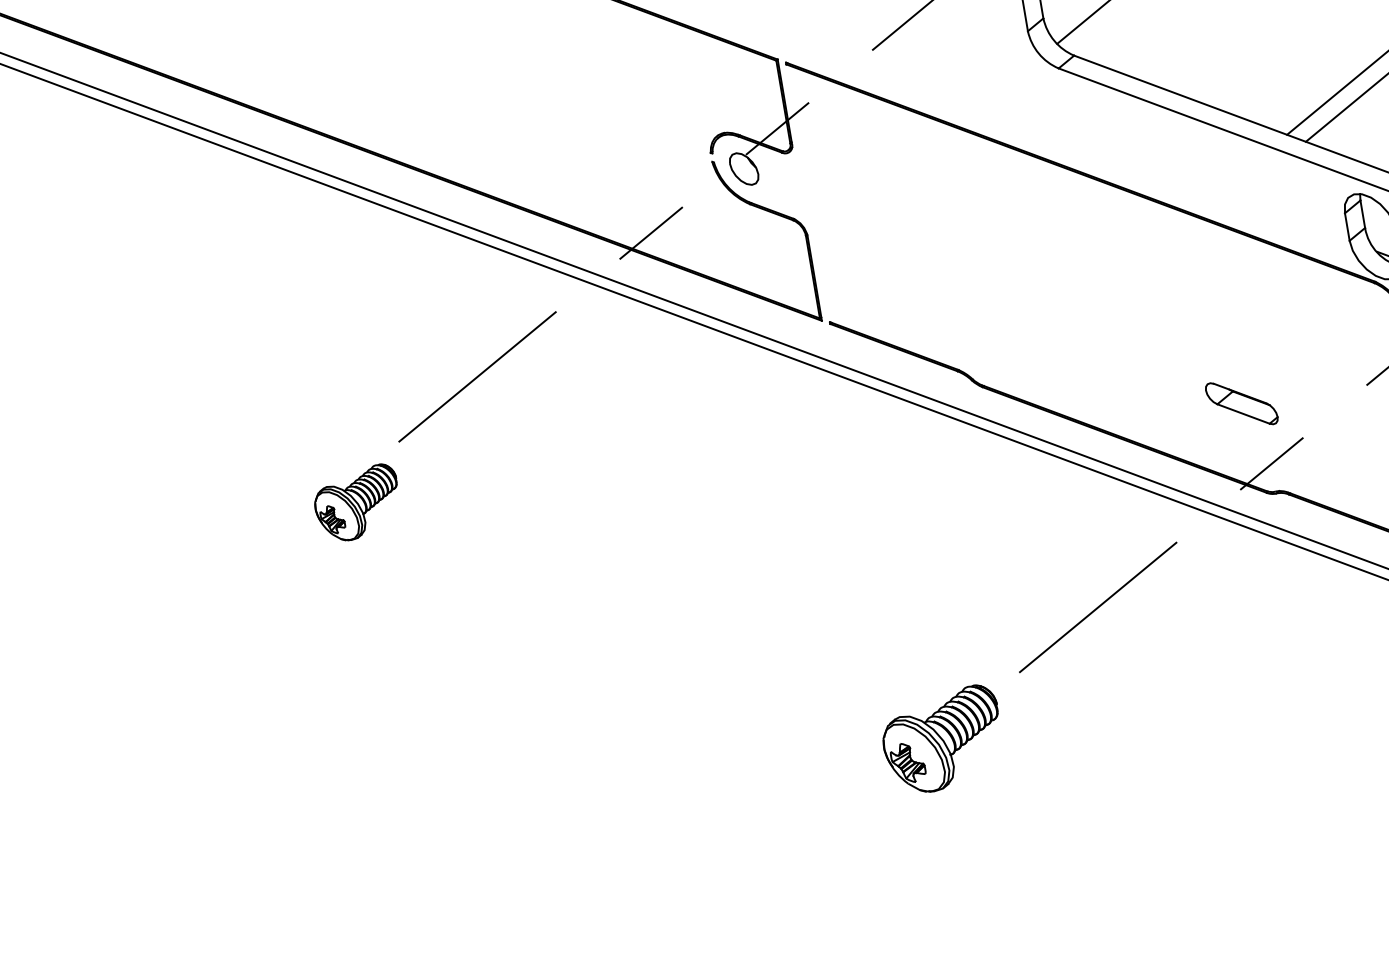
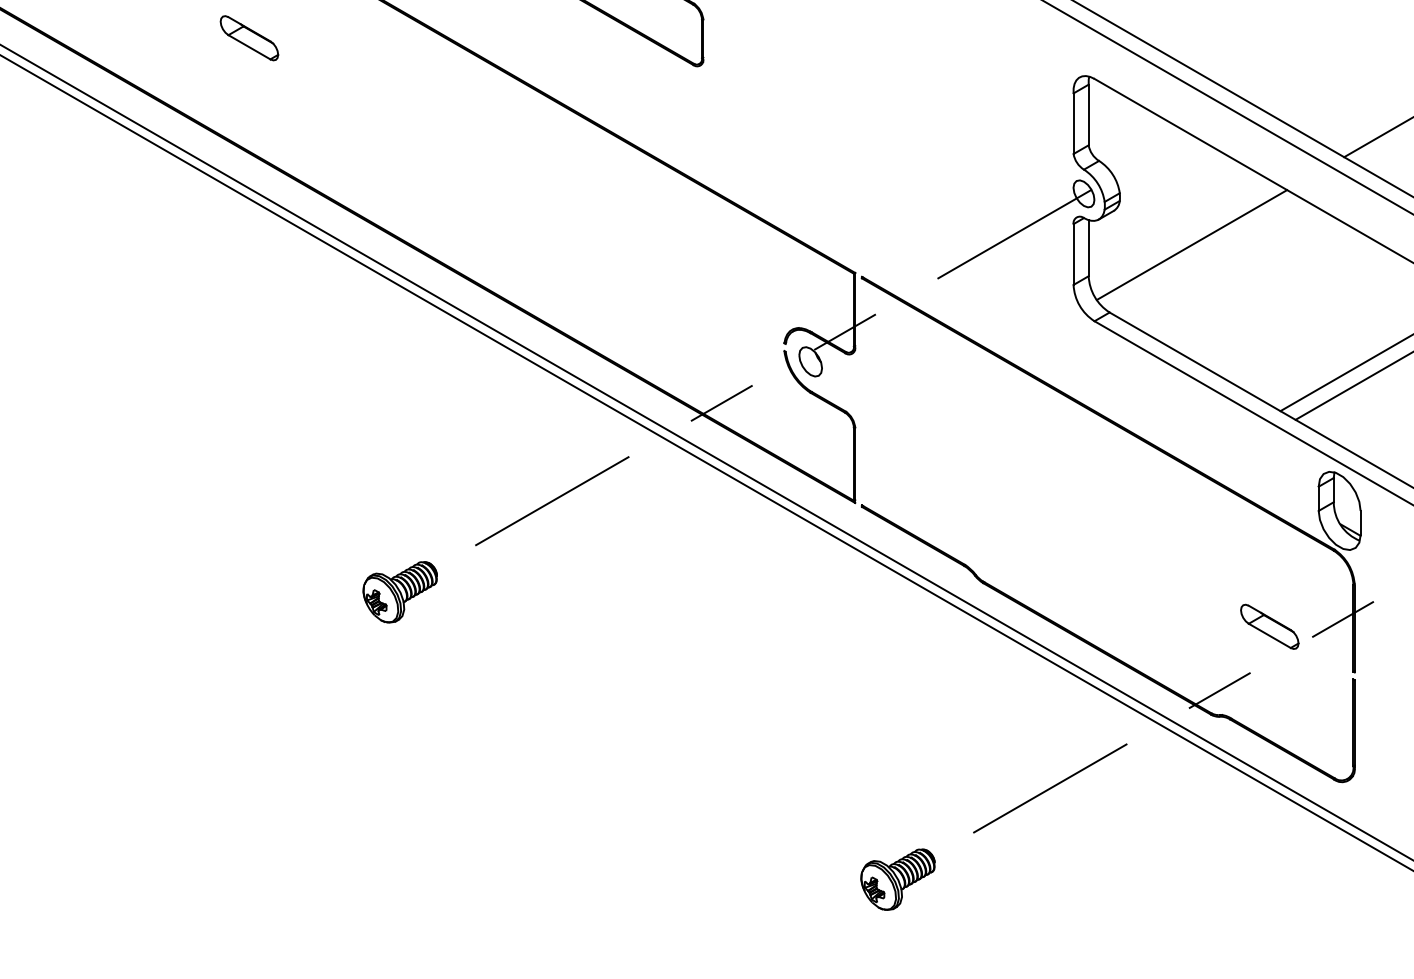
part: (1241, 403) -> (1269, 626), moved
part: (356, 503) -> (399, 592), moved
part: (942, 740) -> (897, 879), size x0.71

